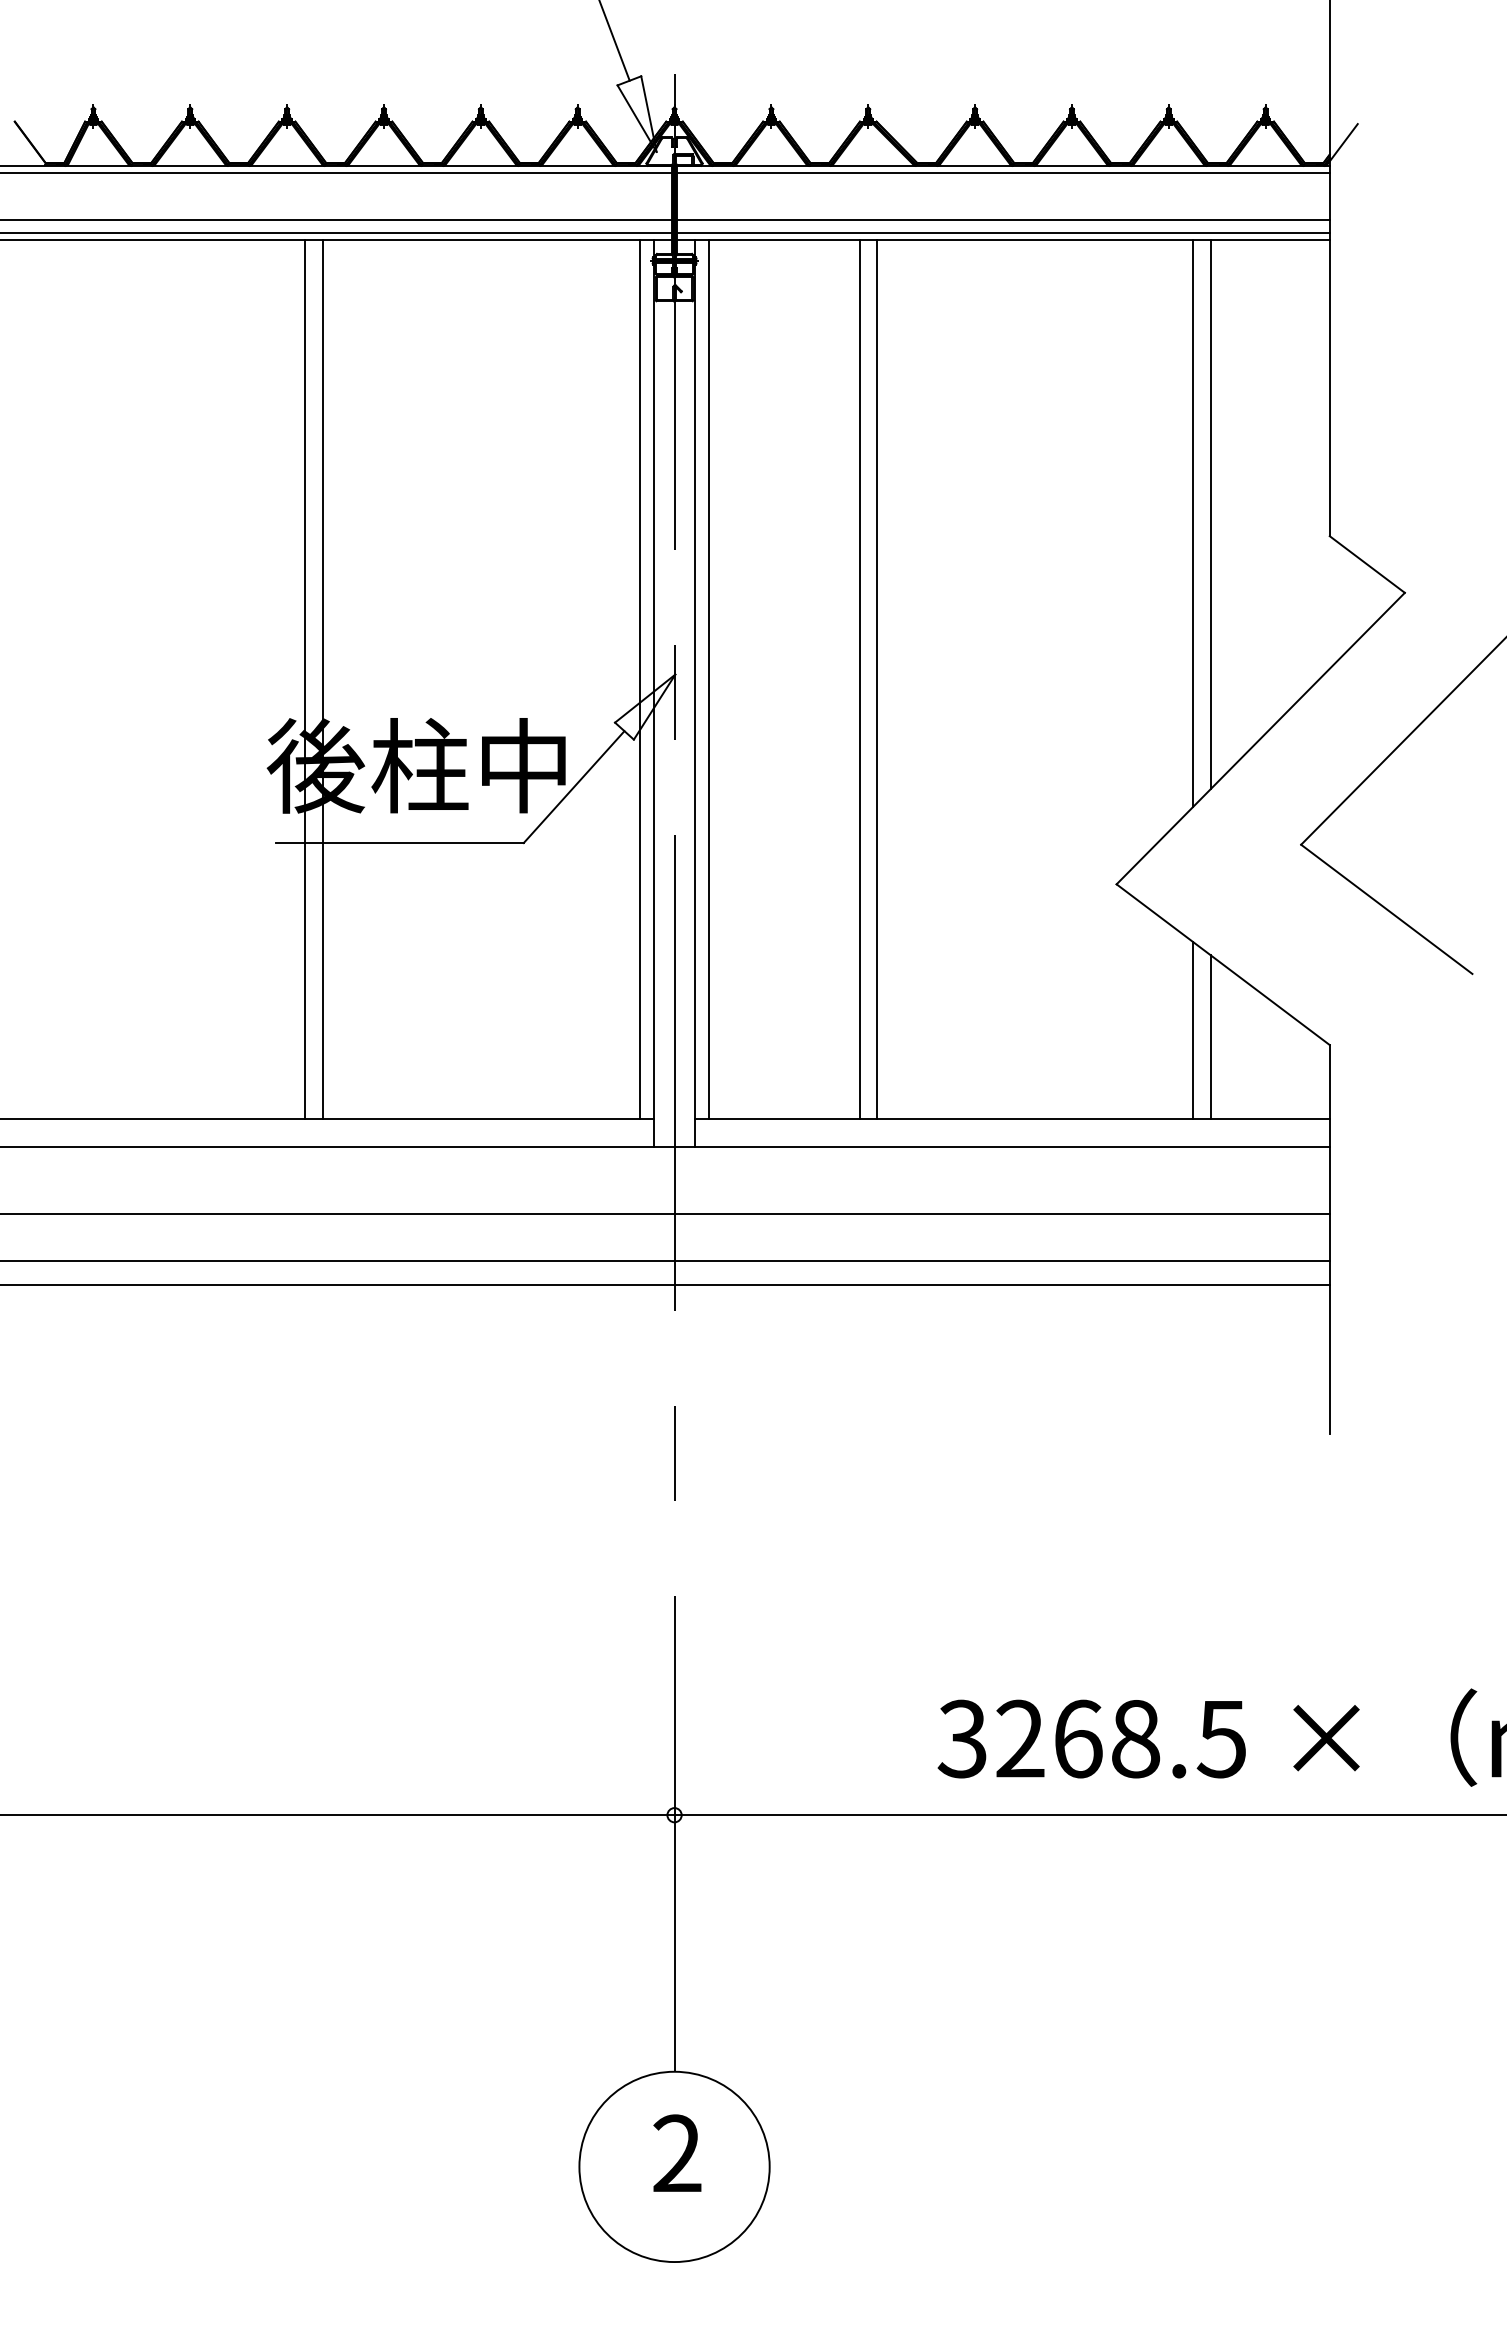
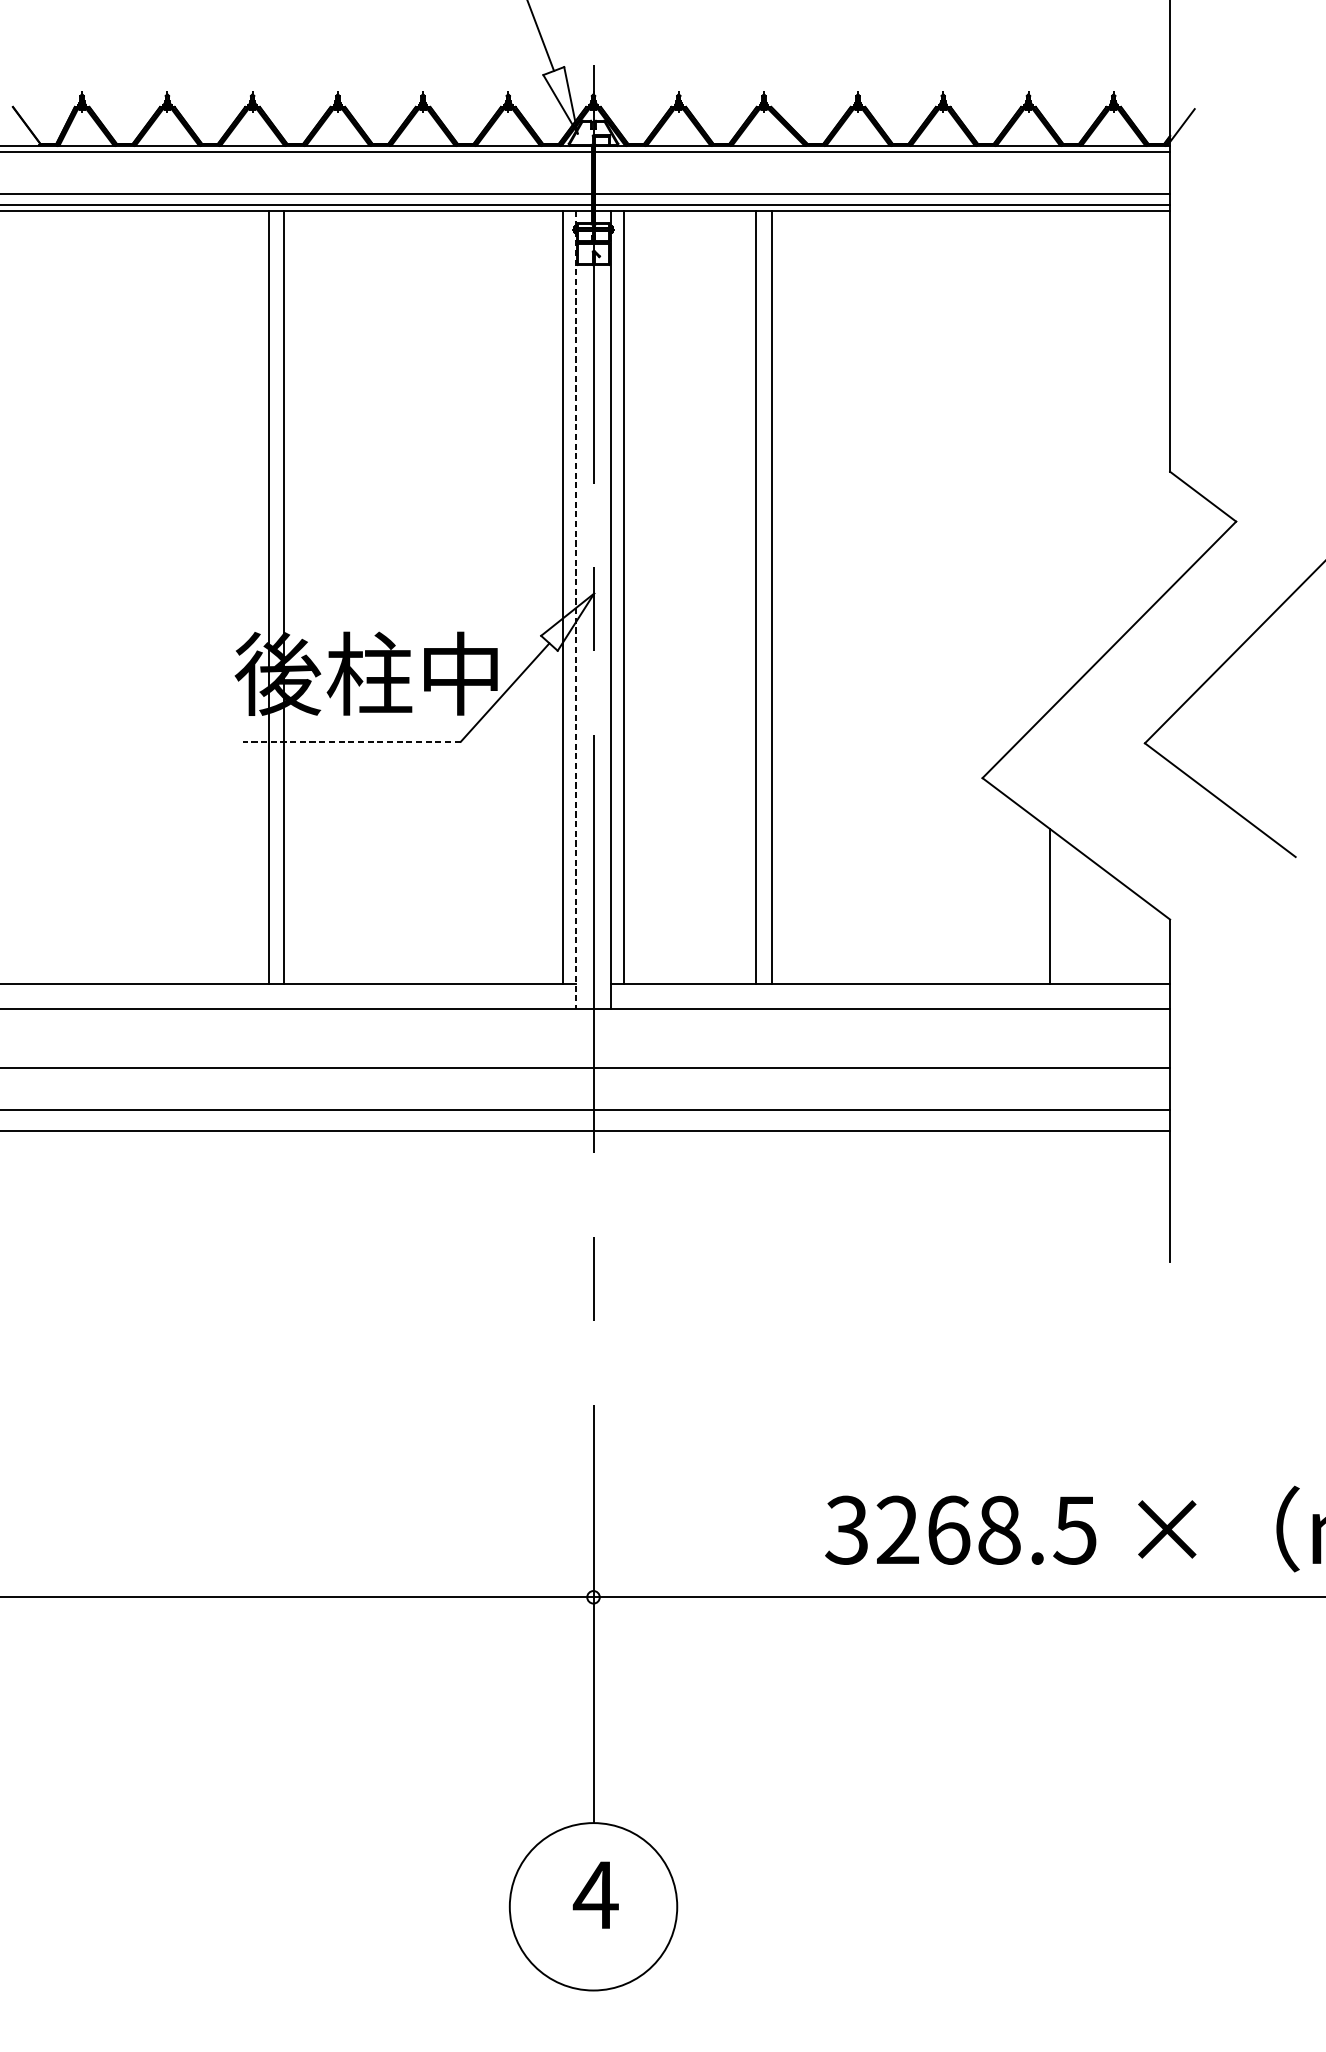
line: (1210, 514) -> (1065, 452), removed
line: (1193, 523) -> (1050, 460), removed
line: (654, 693) -> (575, 610), solid -> dashed
line: (400, 843) -> (352, 742), solid -> dashed
line: (1210, 1036) -> (1065, 912), removed
text: (677, 2152) -> (596, 1894), 2 -> 4

